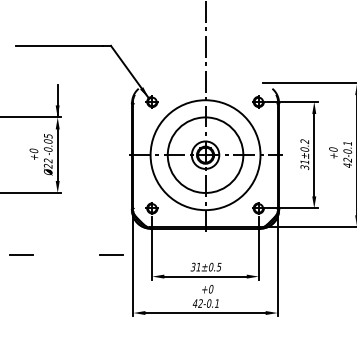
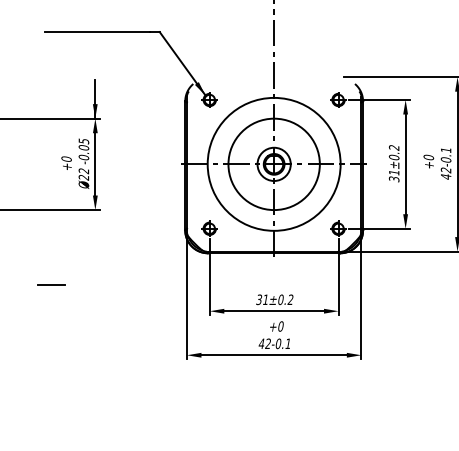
line: (111, 254) -> (160, 284), removed
text: (219, 266) -> (290, 299), 31±0.5 -> 31±0.2

